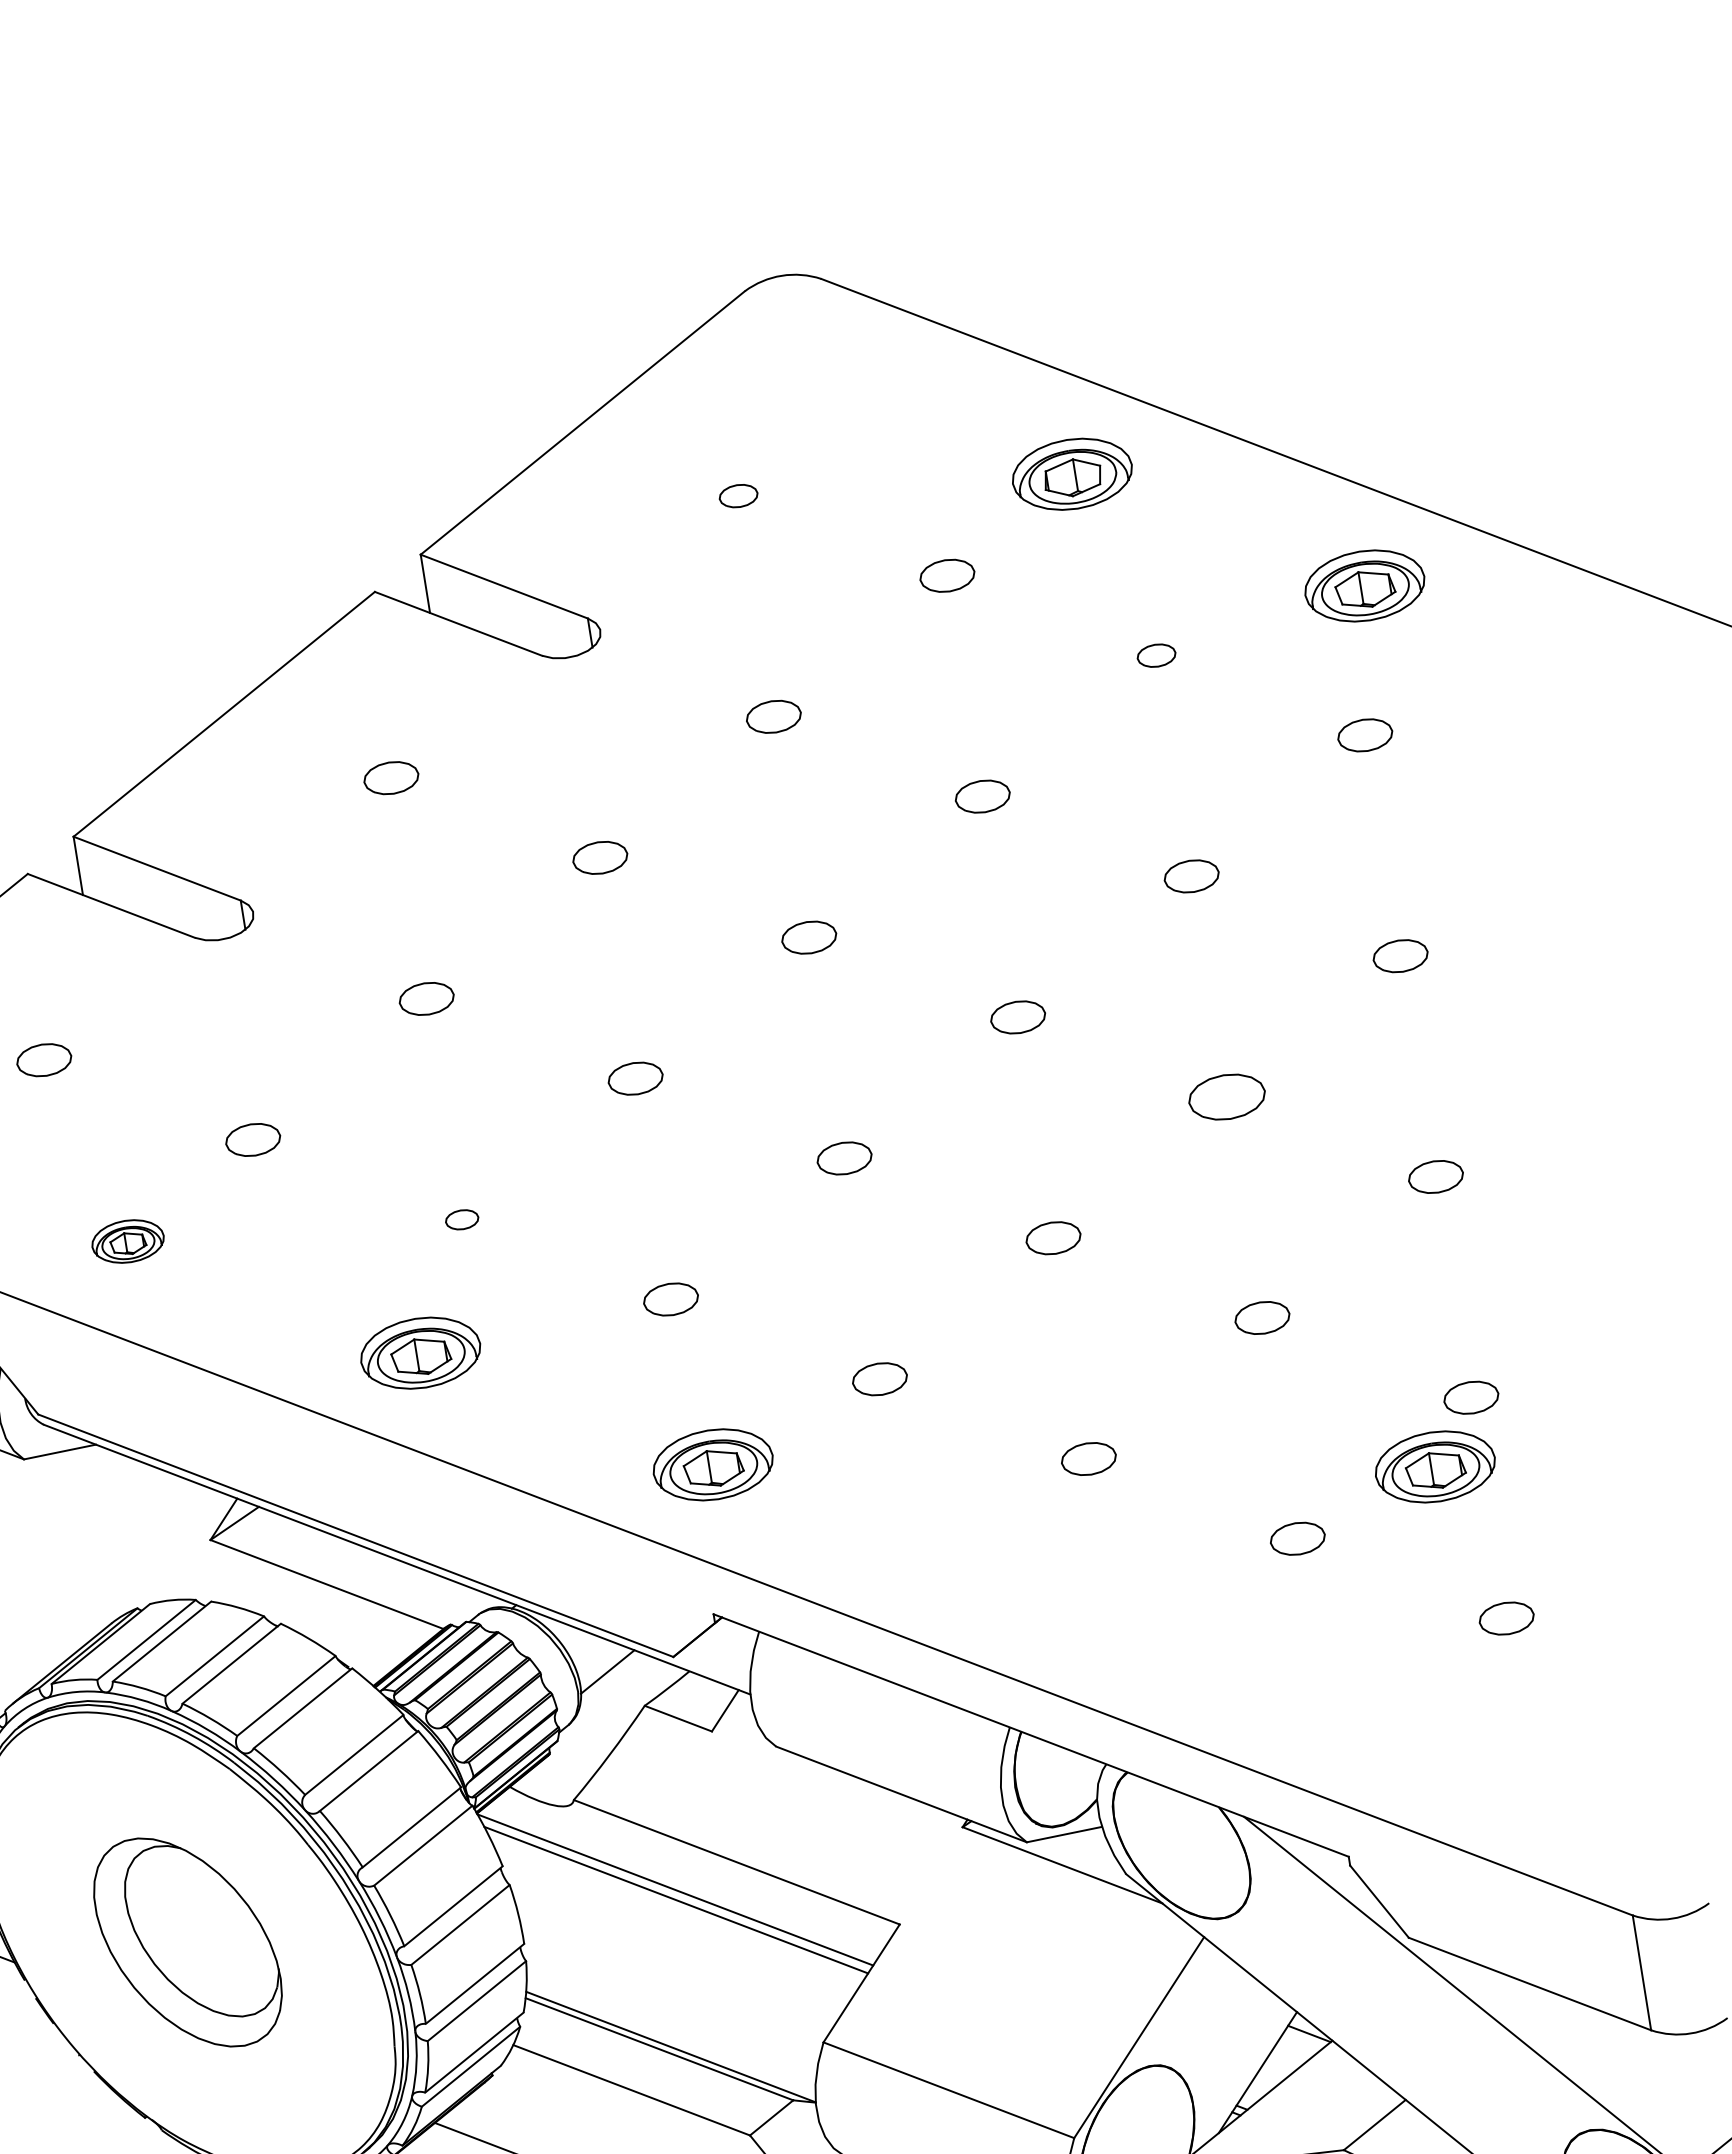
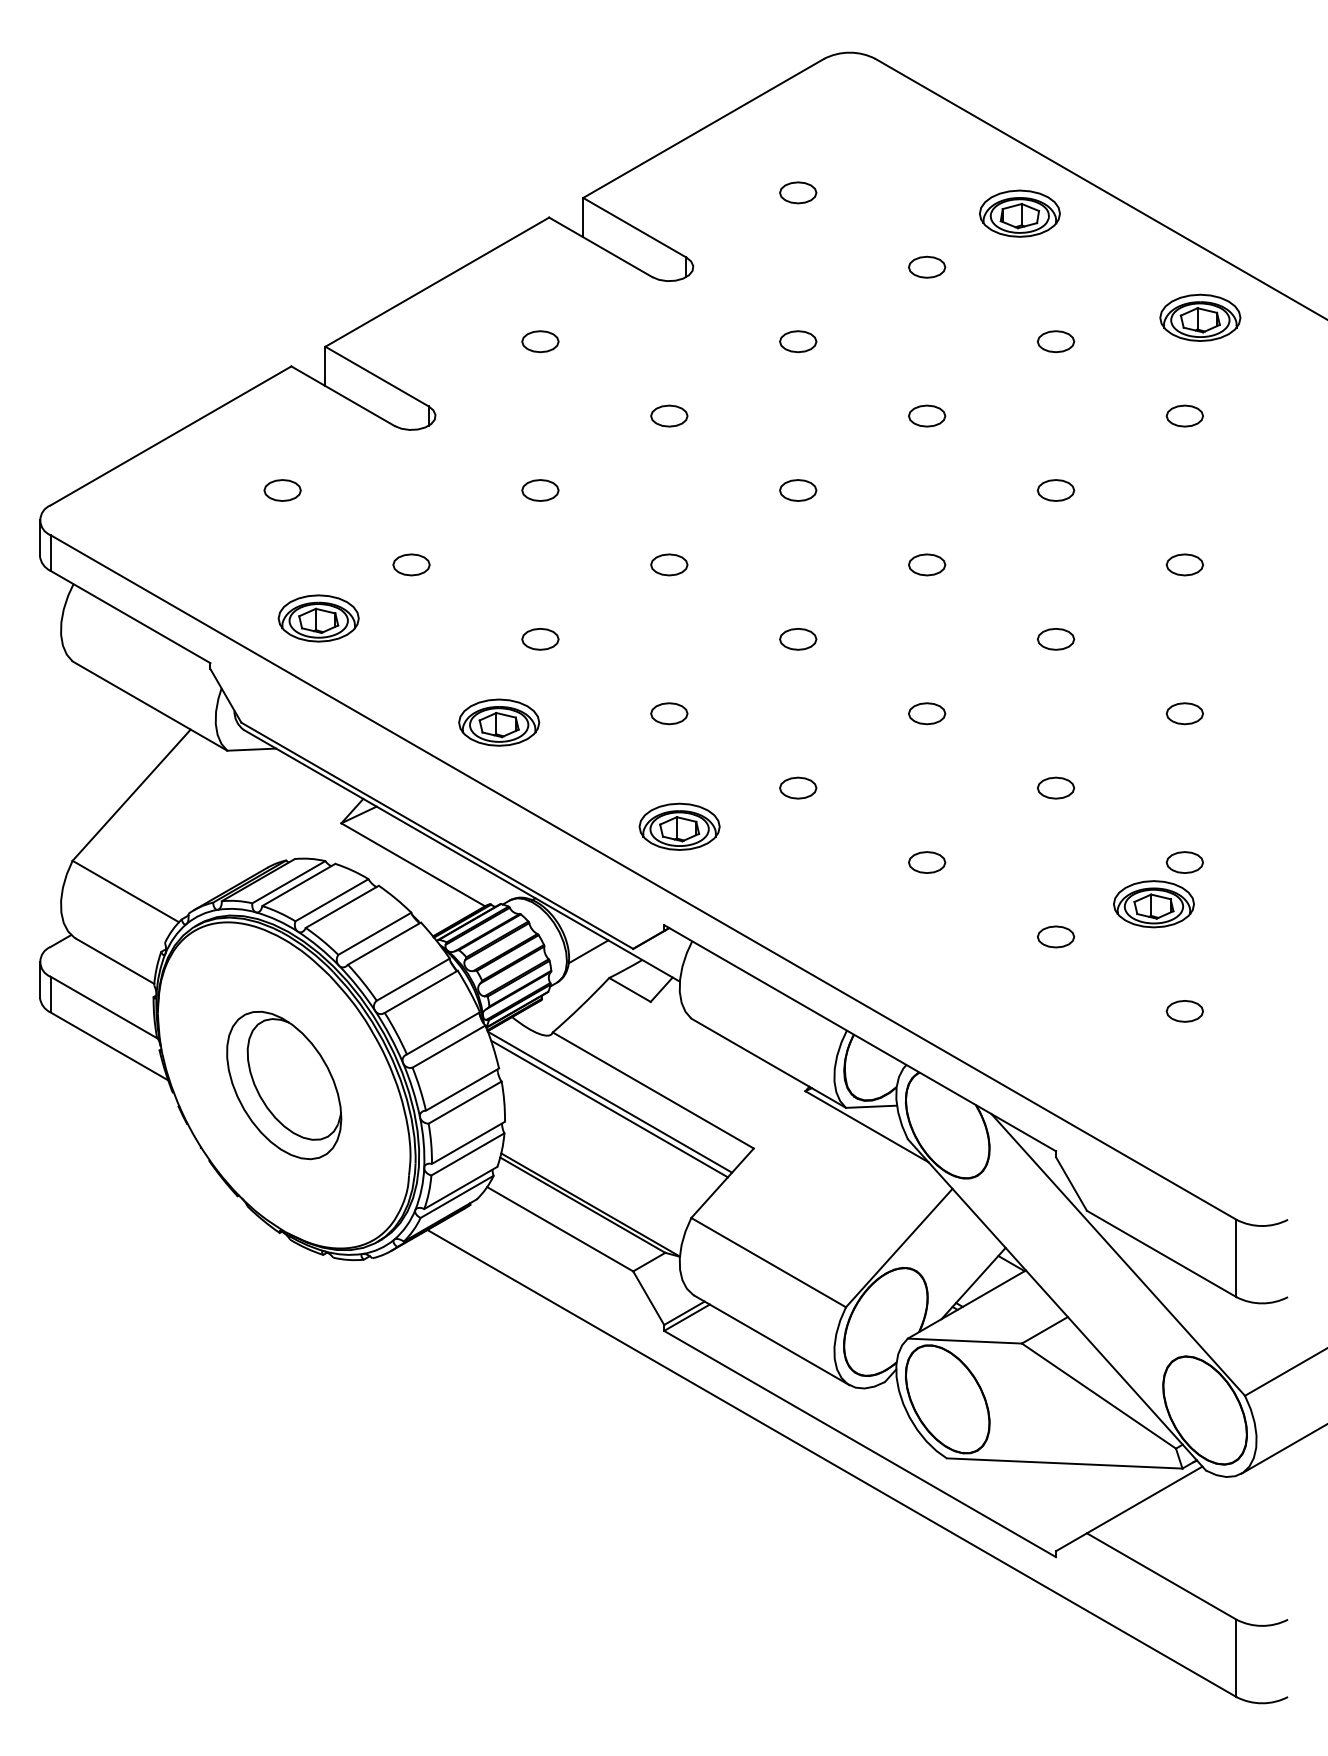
part: (738, 495) -> (798, 192), size x1.43
part: (1157, 655) -> (1056, 341), size x1.43
part: (1226, 1097) -> (1055, 639), size x0.71
part: (462, 1219) -> (540, 639), size x1.67
part: (127, 1241) -> (318, 618), size x1.67

